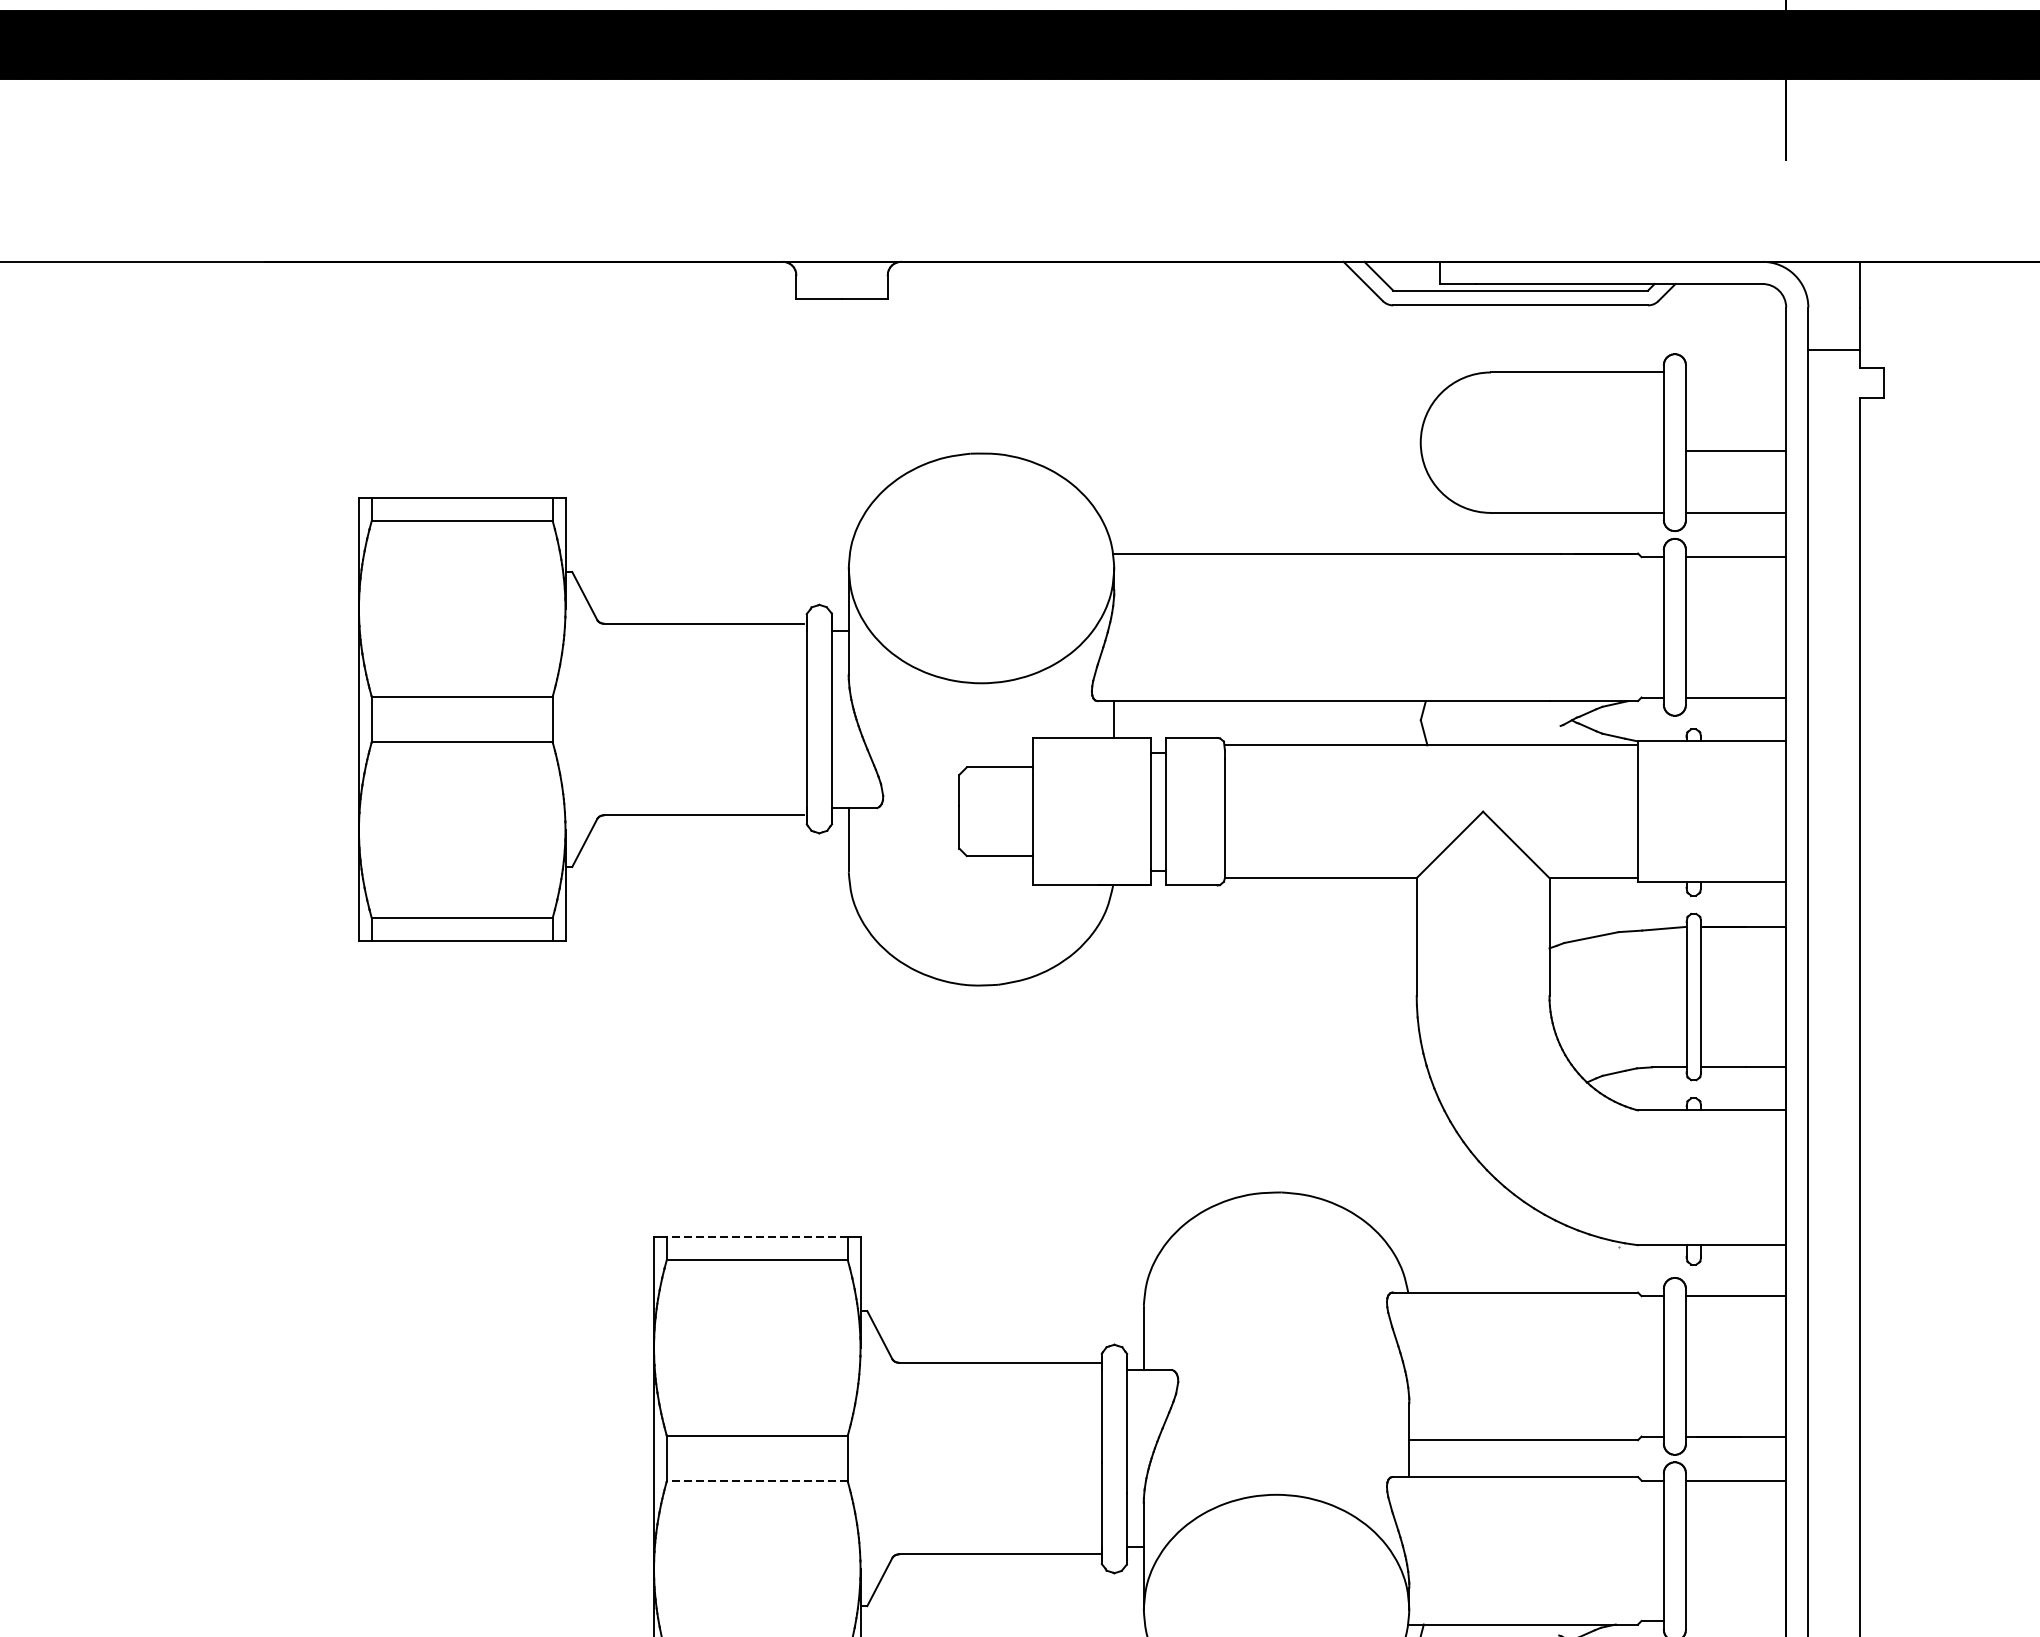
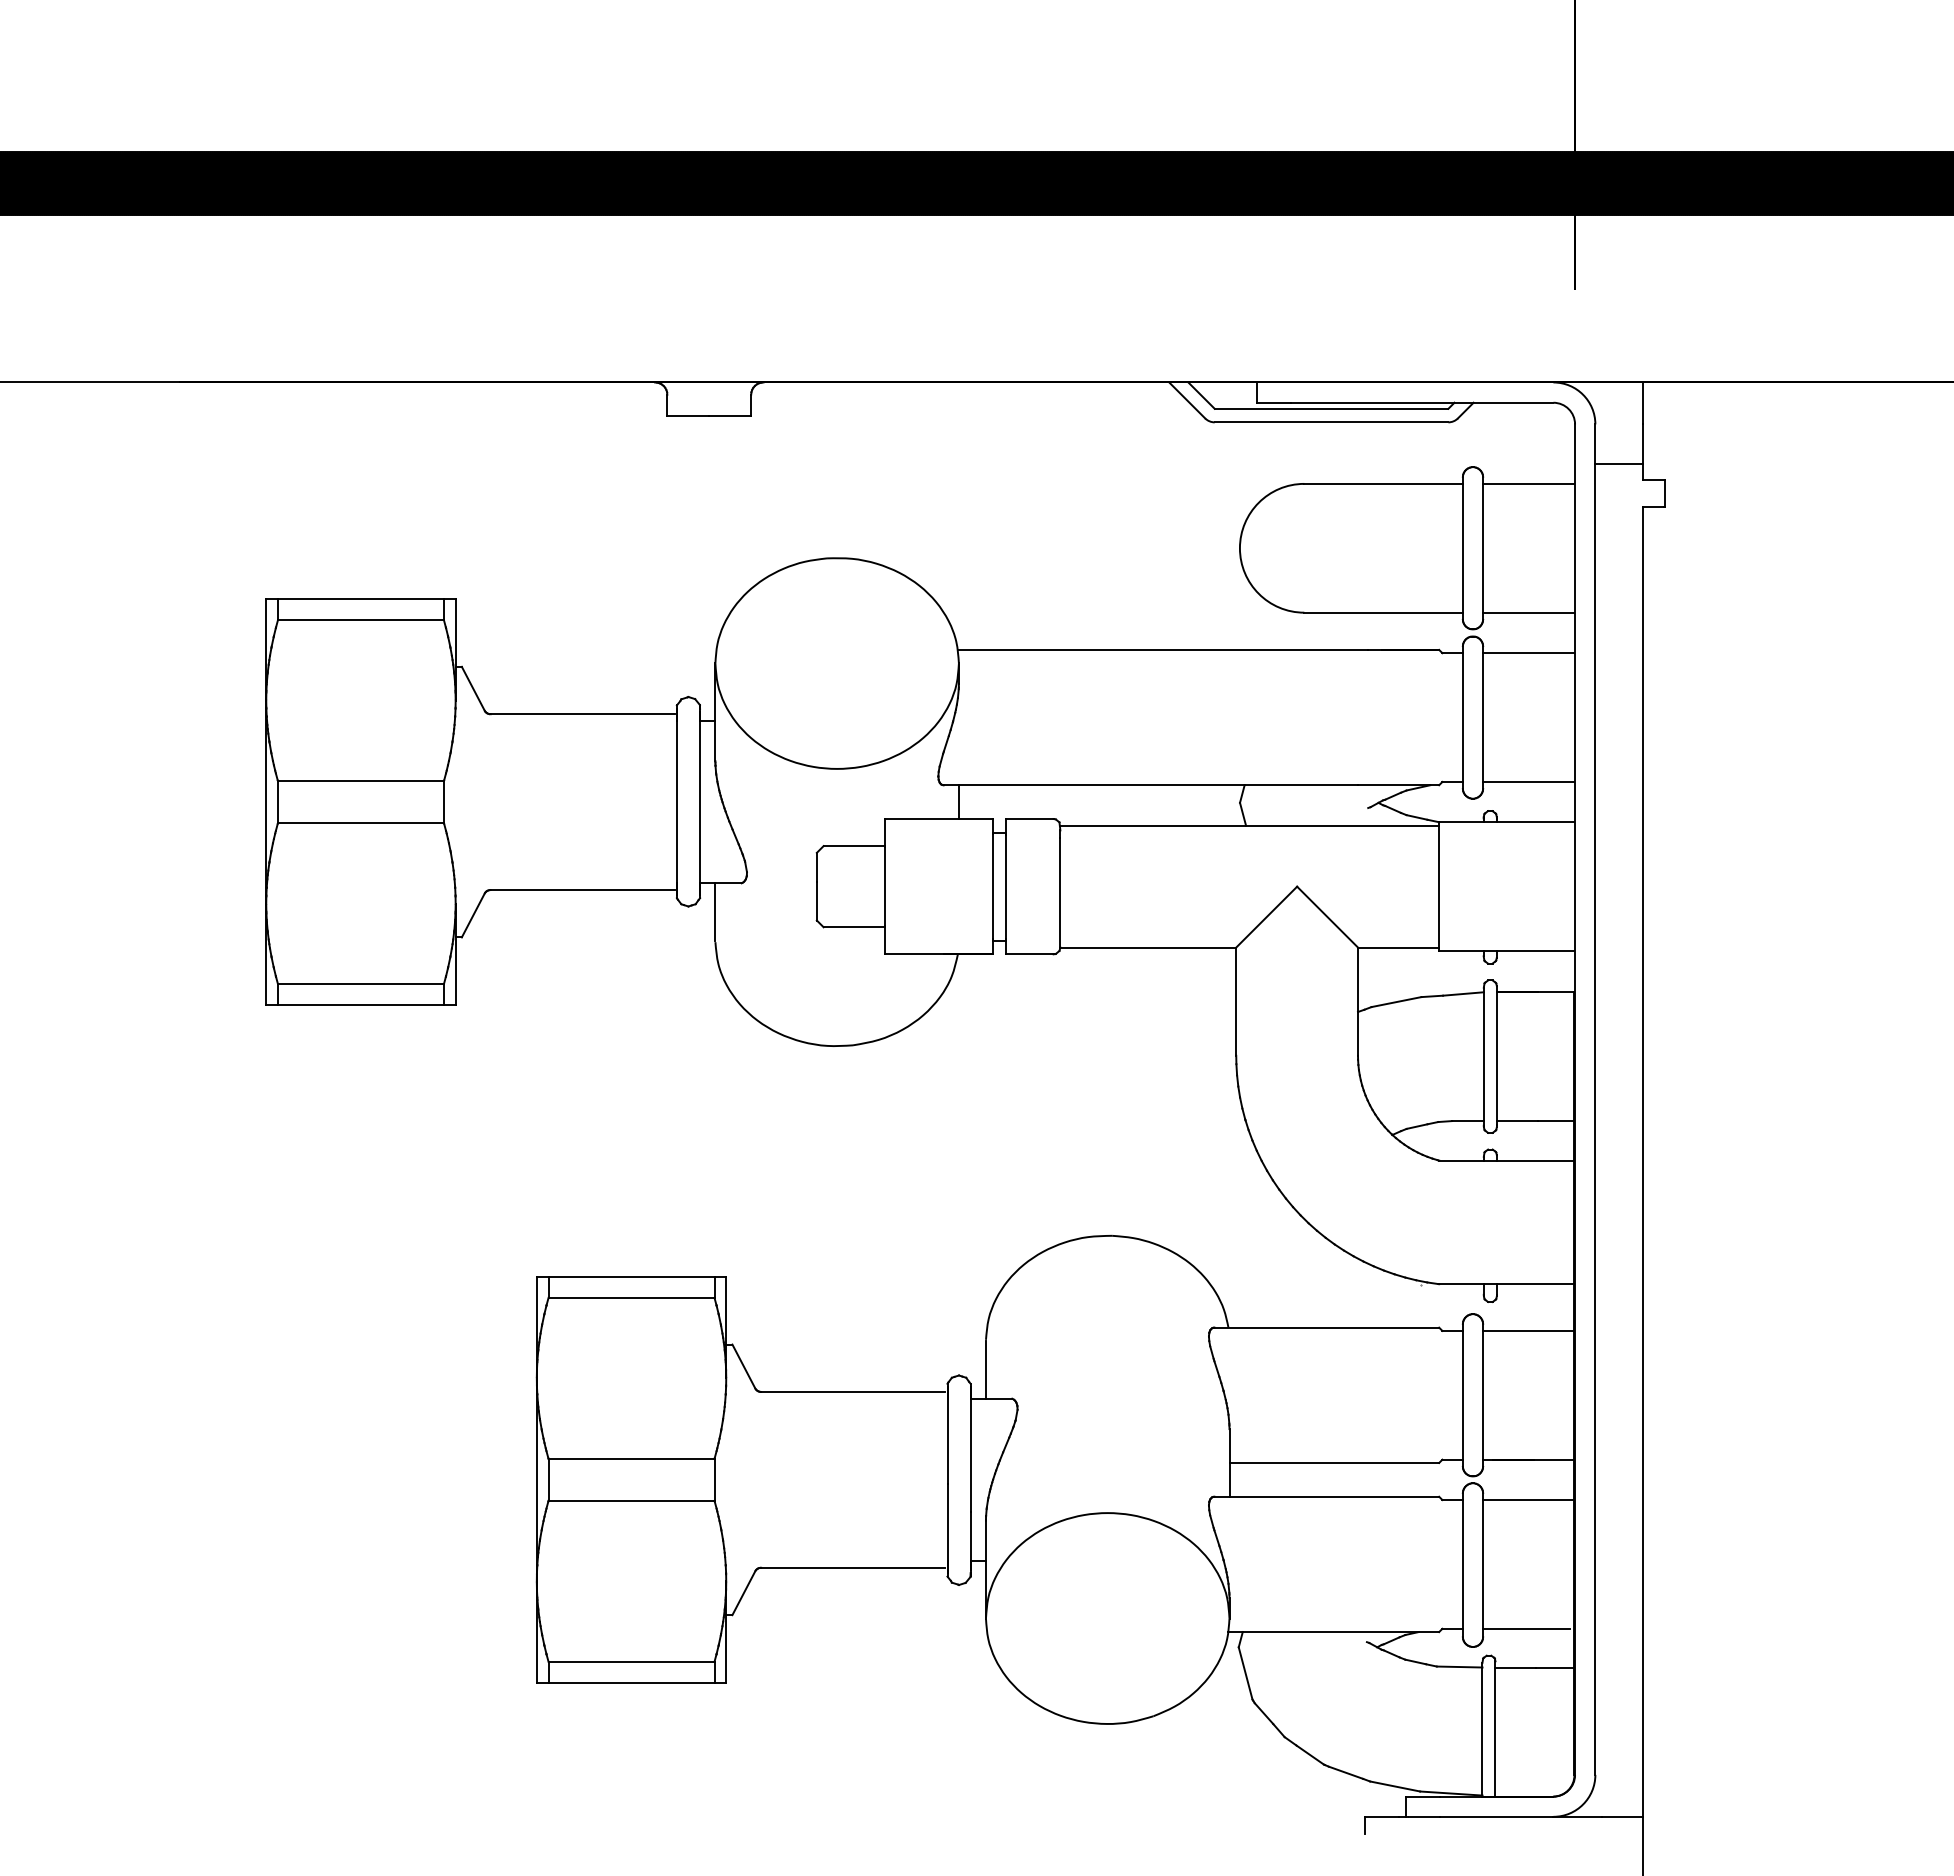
line: (1735, 450) -> (1528, 483), moved
line: (757, 1236) -> (631, 1276), dashed -> solid
line: (757, 1481) -> (631, 1500), dashed -> solid
line: (1733, 1620) -> (1526, 1628), added

